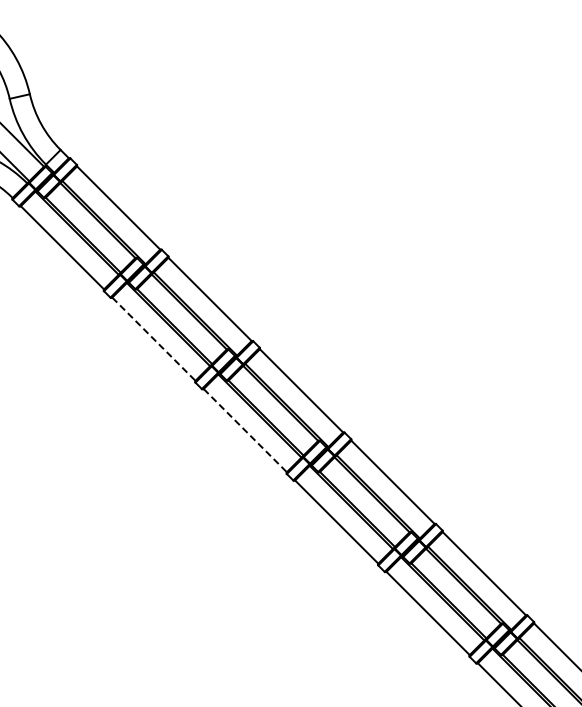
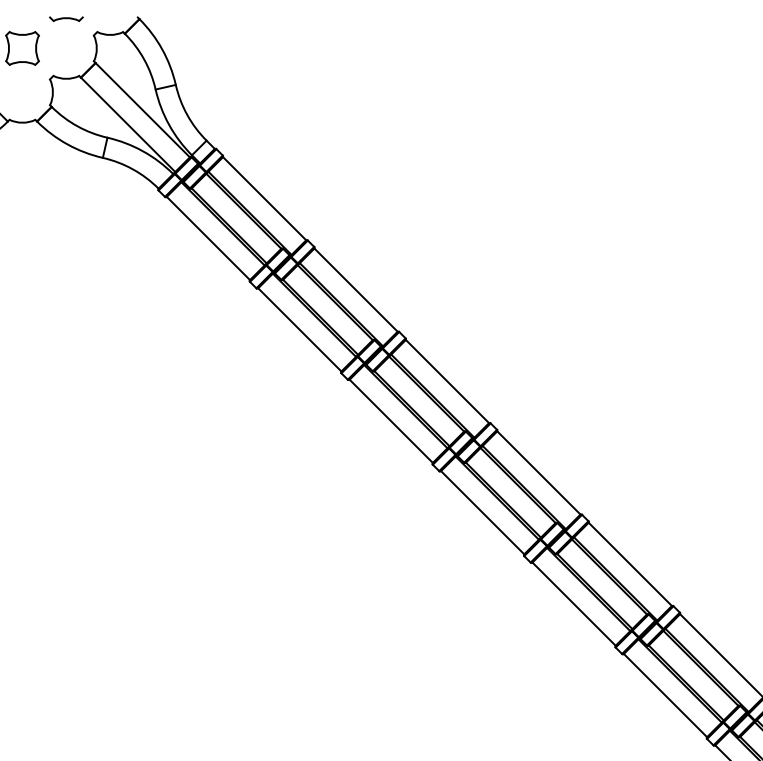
line: (153, 338) -> (299, 329), dashed -> solid
line: (245, 430) -> (391, 421), dashed -> solid

